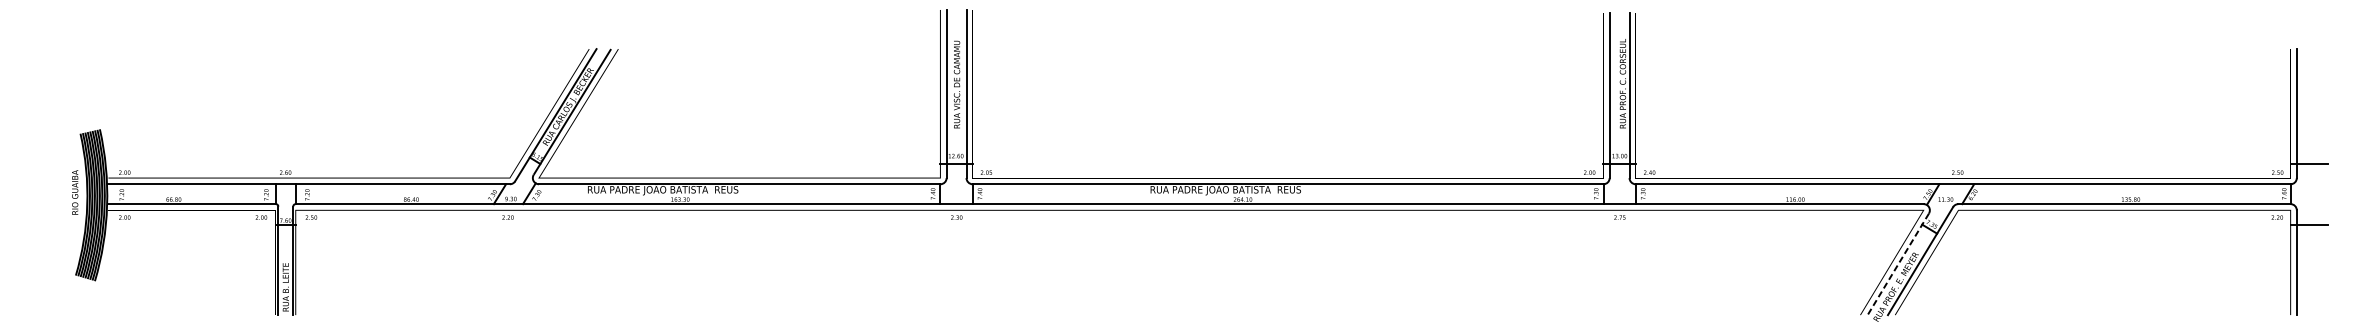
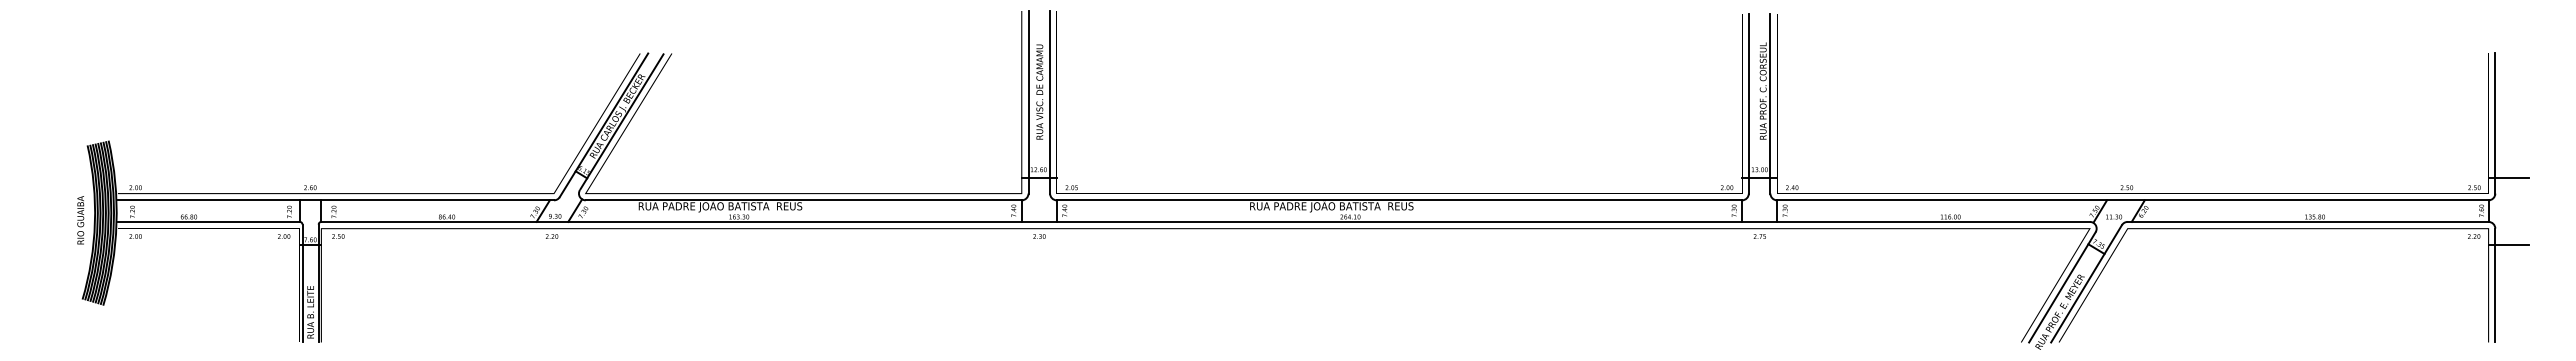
text: (74, 192) -> (80, 220), moved
line: (1898, 264) -> (2062, 287), dashed -> solid

